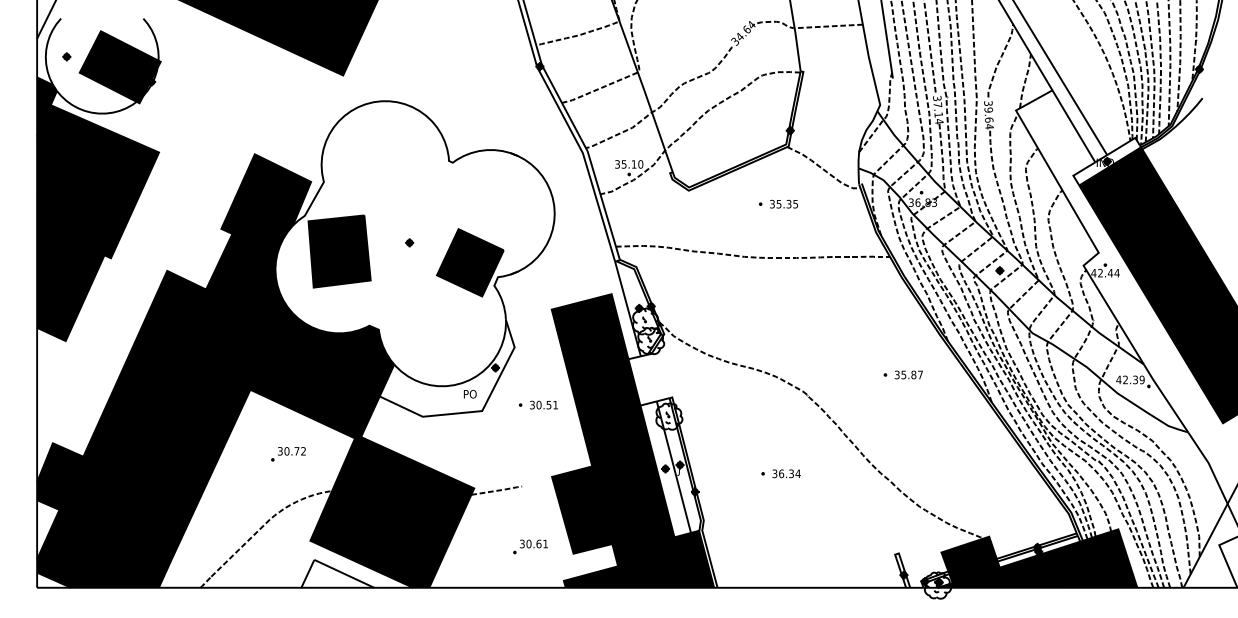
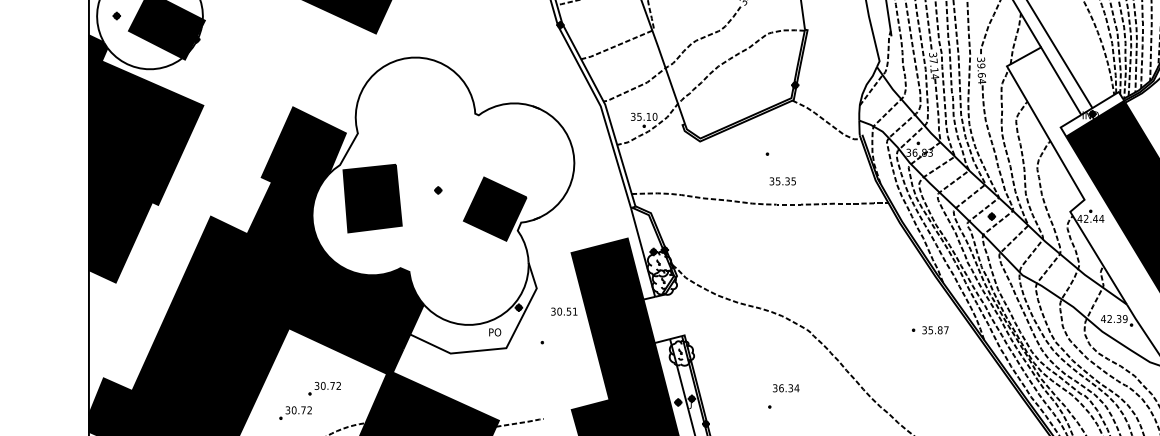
text: (783, 203) -> (782, 180), moved
part: (902, 374) -> (929, 329), moved
text: (543, 404) -> (563, 311), moved
text: (786, 473) -> (786, 387), moved
part: (257, 480) -> (295, 413), added

